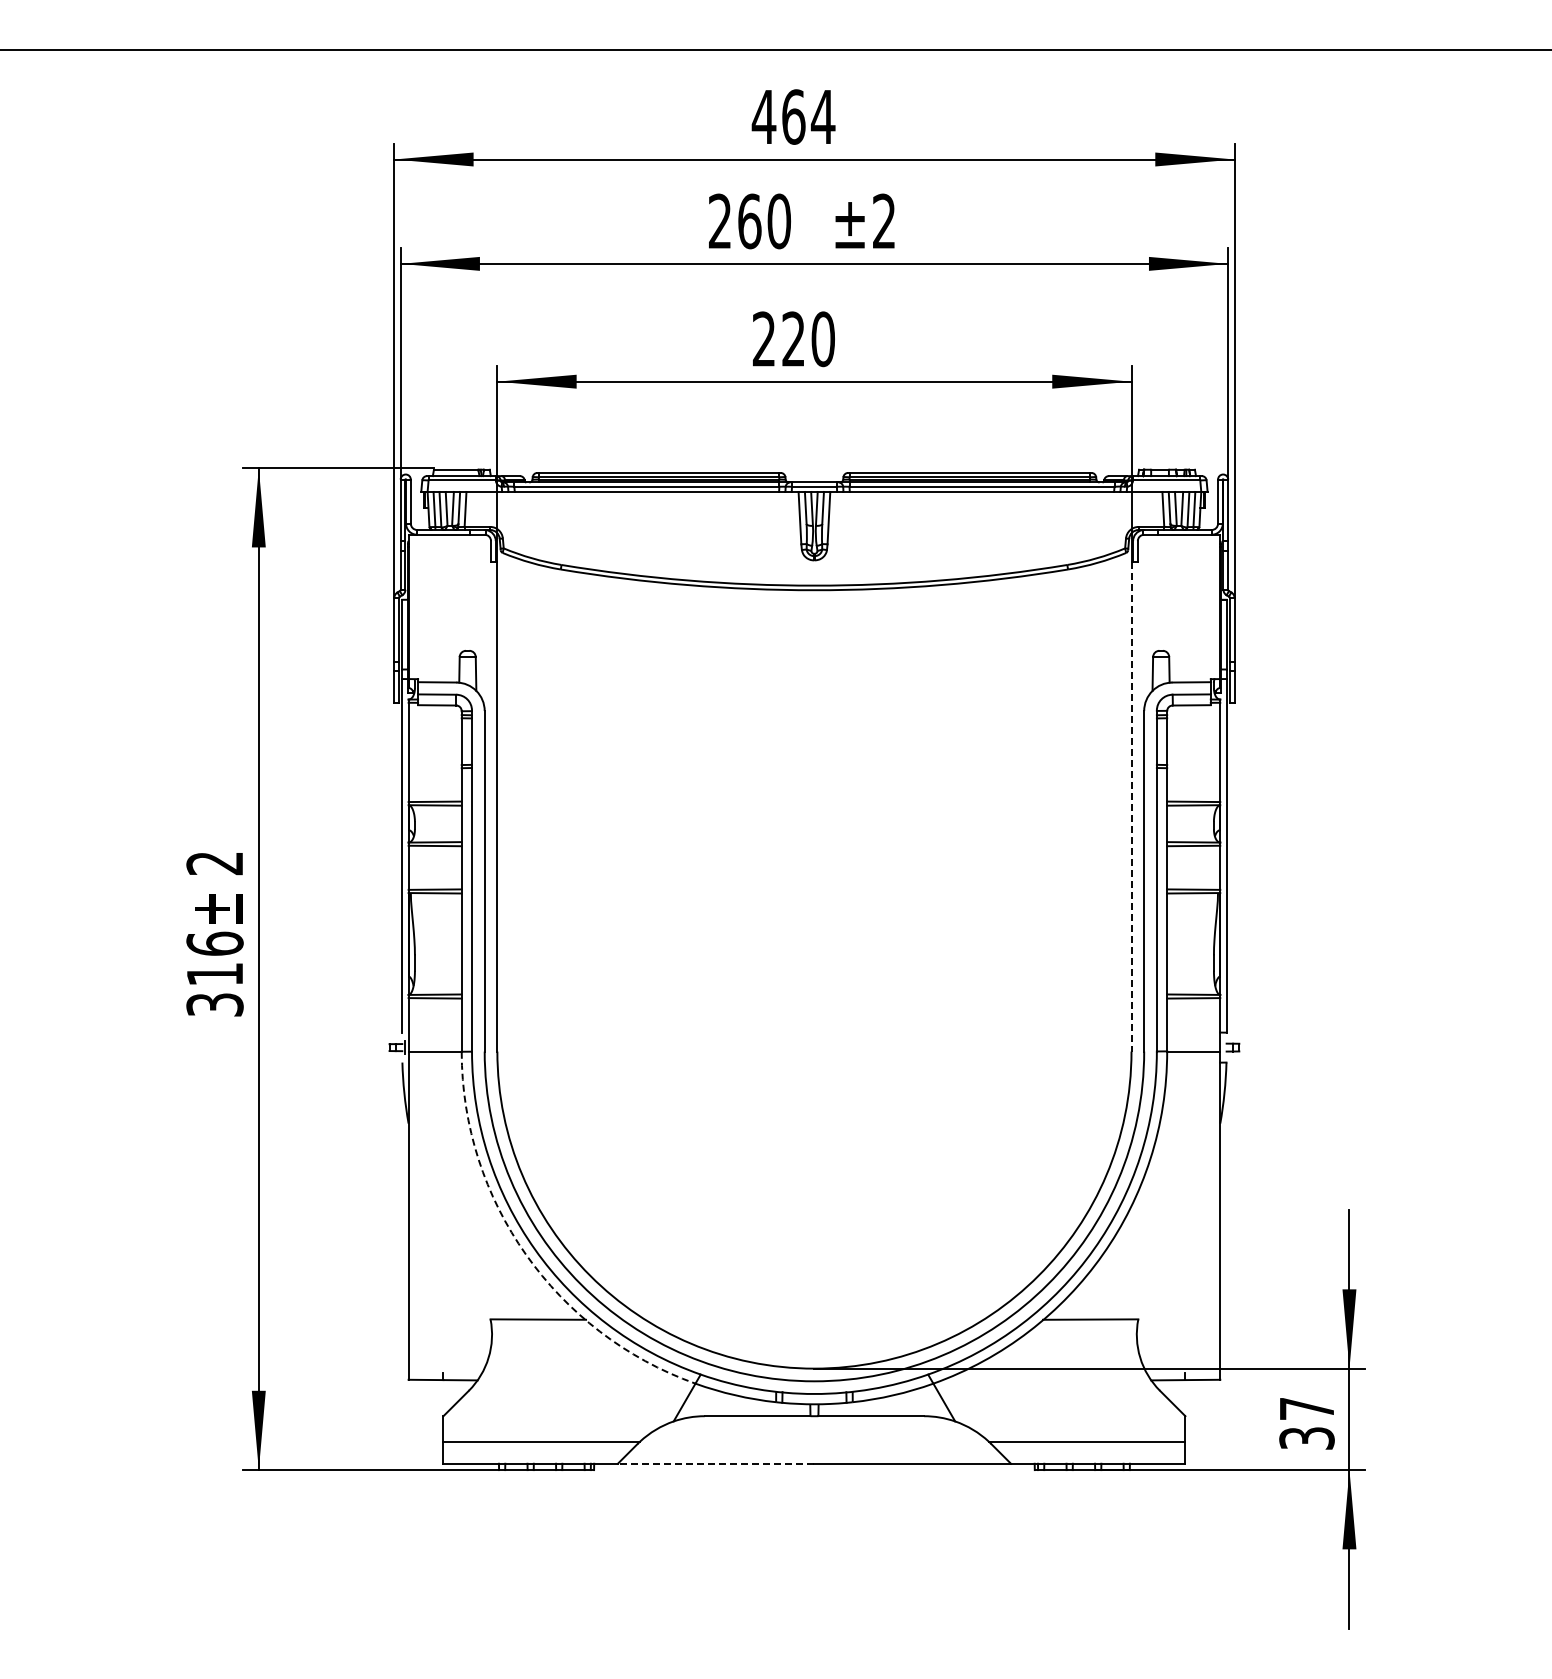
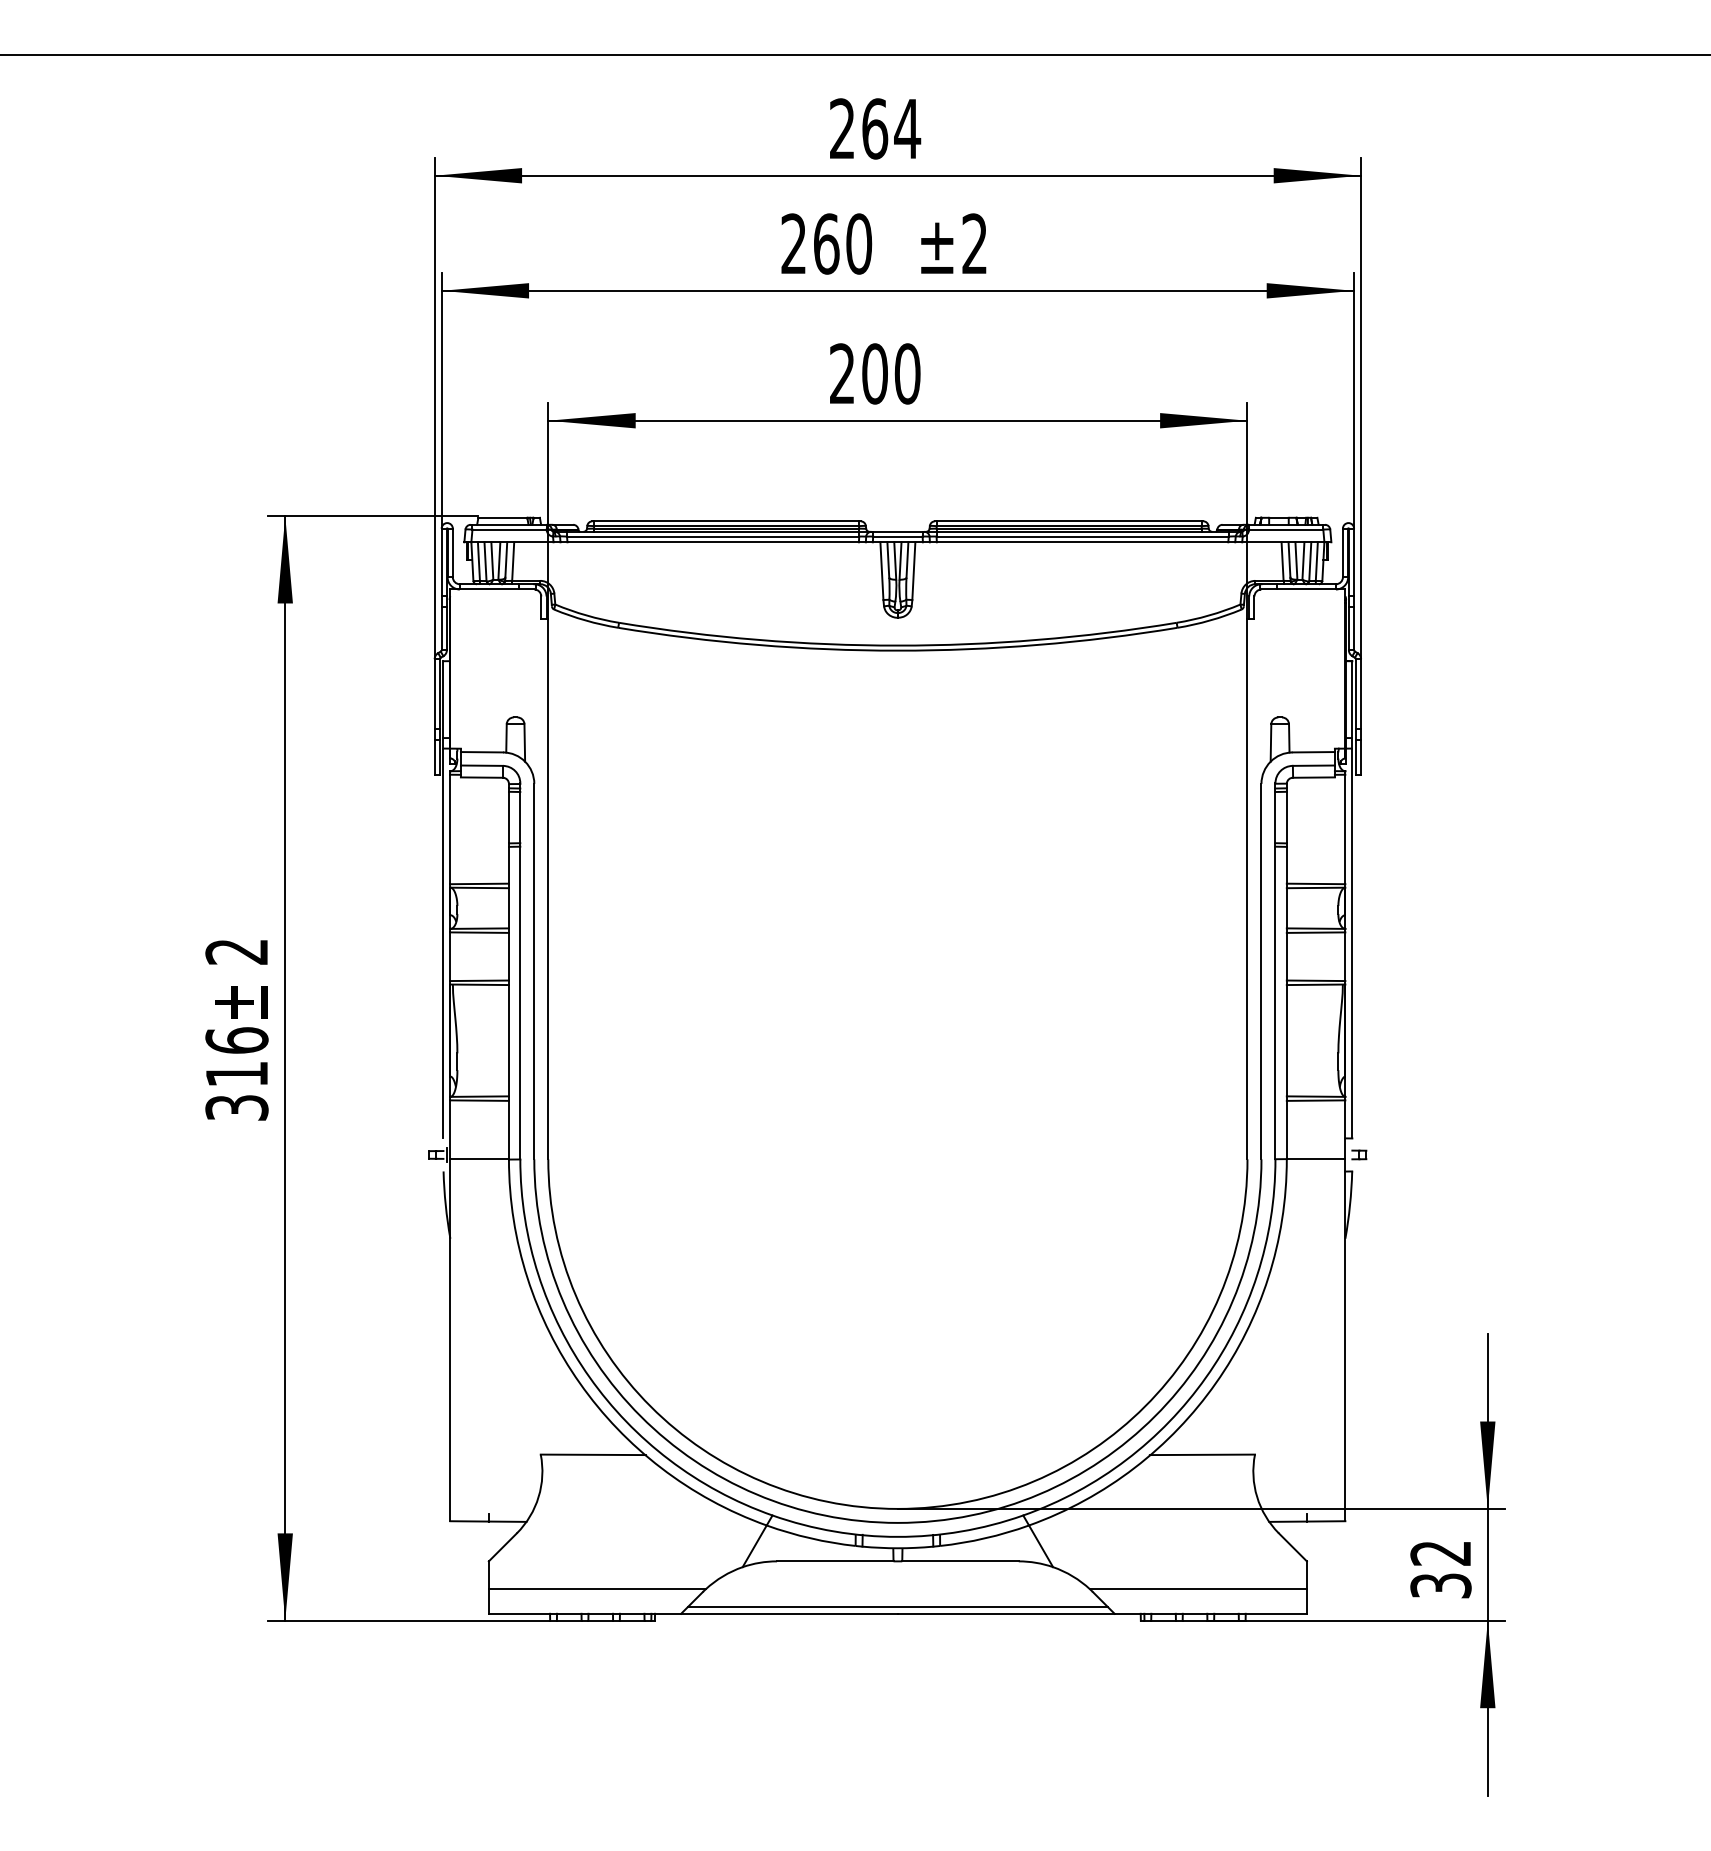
text: (763, 116) -> (841, 128), 464 -> 264
text: (793, 339) -> (874, 374), 220 -> 200
line: (1131, 806) -> (1247, 889), dashed -> solid
arc: (526, 1254) -> (580, 1383), dashed -> solid
text: (1306, 1409) -> (1440, 1553), 37 -> 32
line: (814, 1457) -> (897, 1606), added
line: (715, 1463) -> (788, 1613), dashed -> solid

